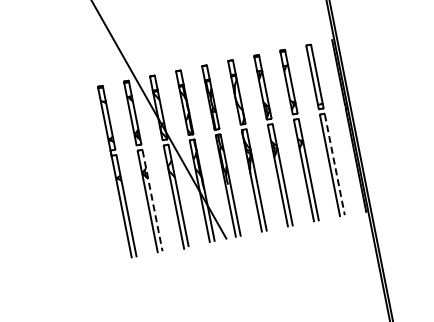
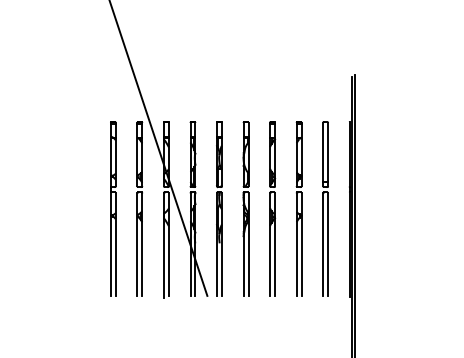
line: (335, 165) -> (328, 245), dashed -> solid
line: (152, 201) -> (142, 245), dashed -> solid

